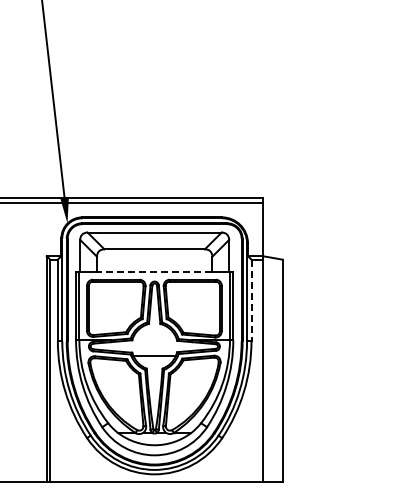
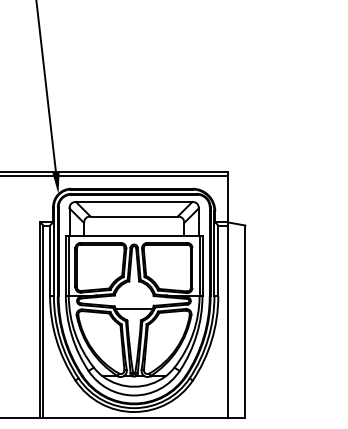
line: (154, 271) -> (134, 235), dashed -> solid
line: (251, 300) -> (218, 260), dashed -> solid

